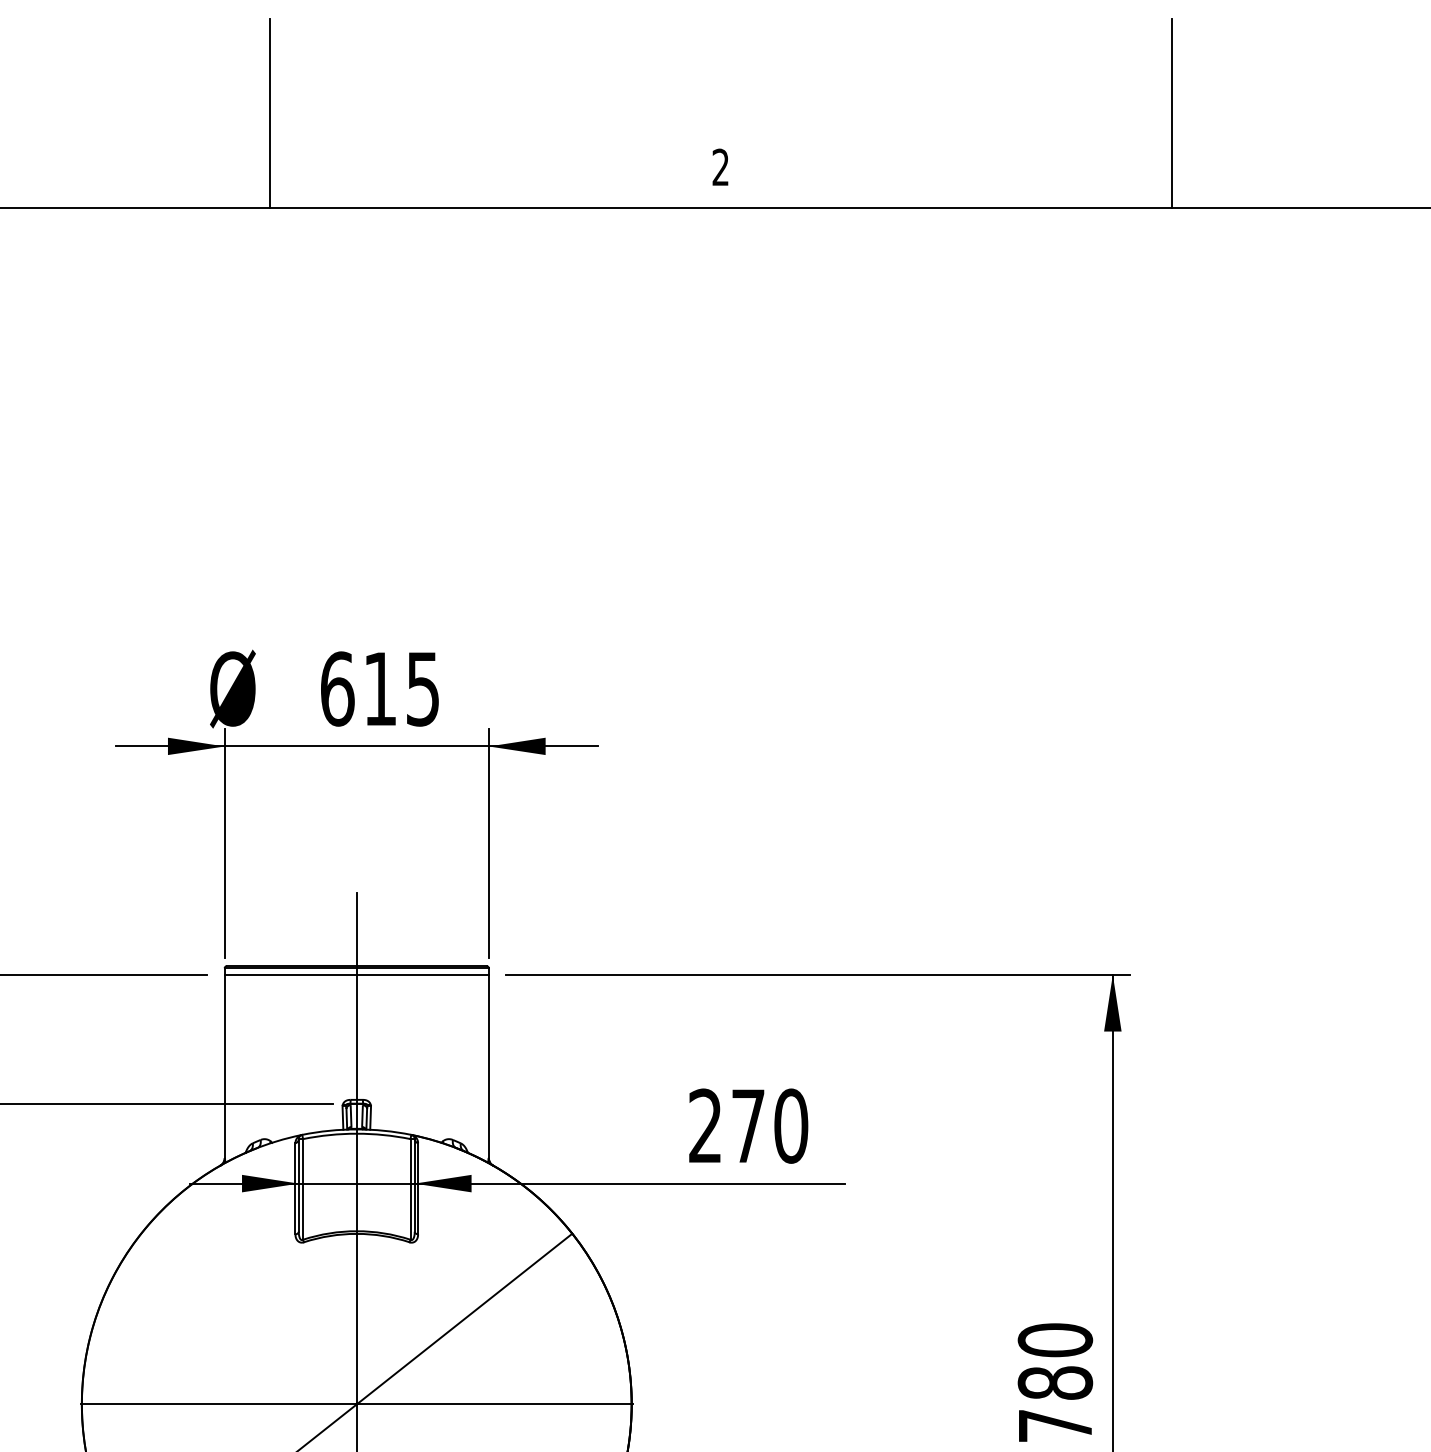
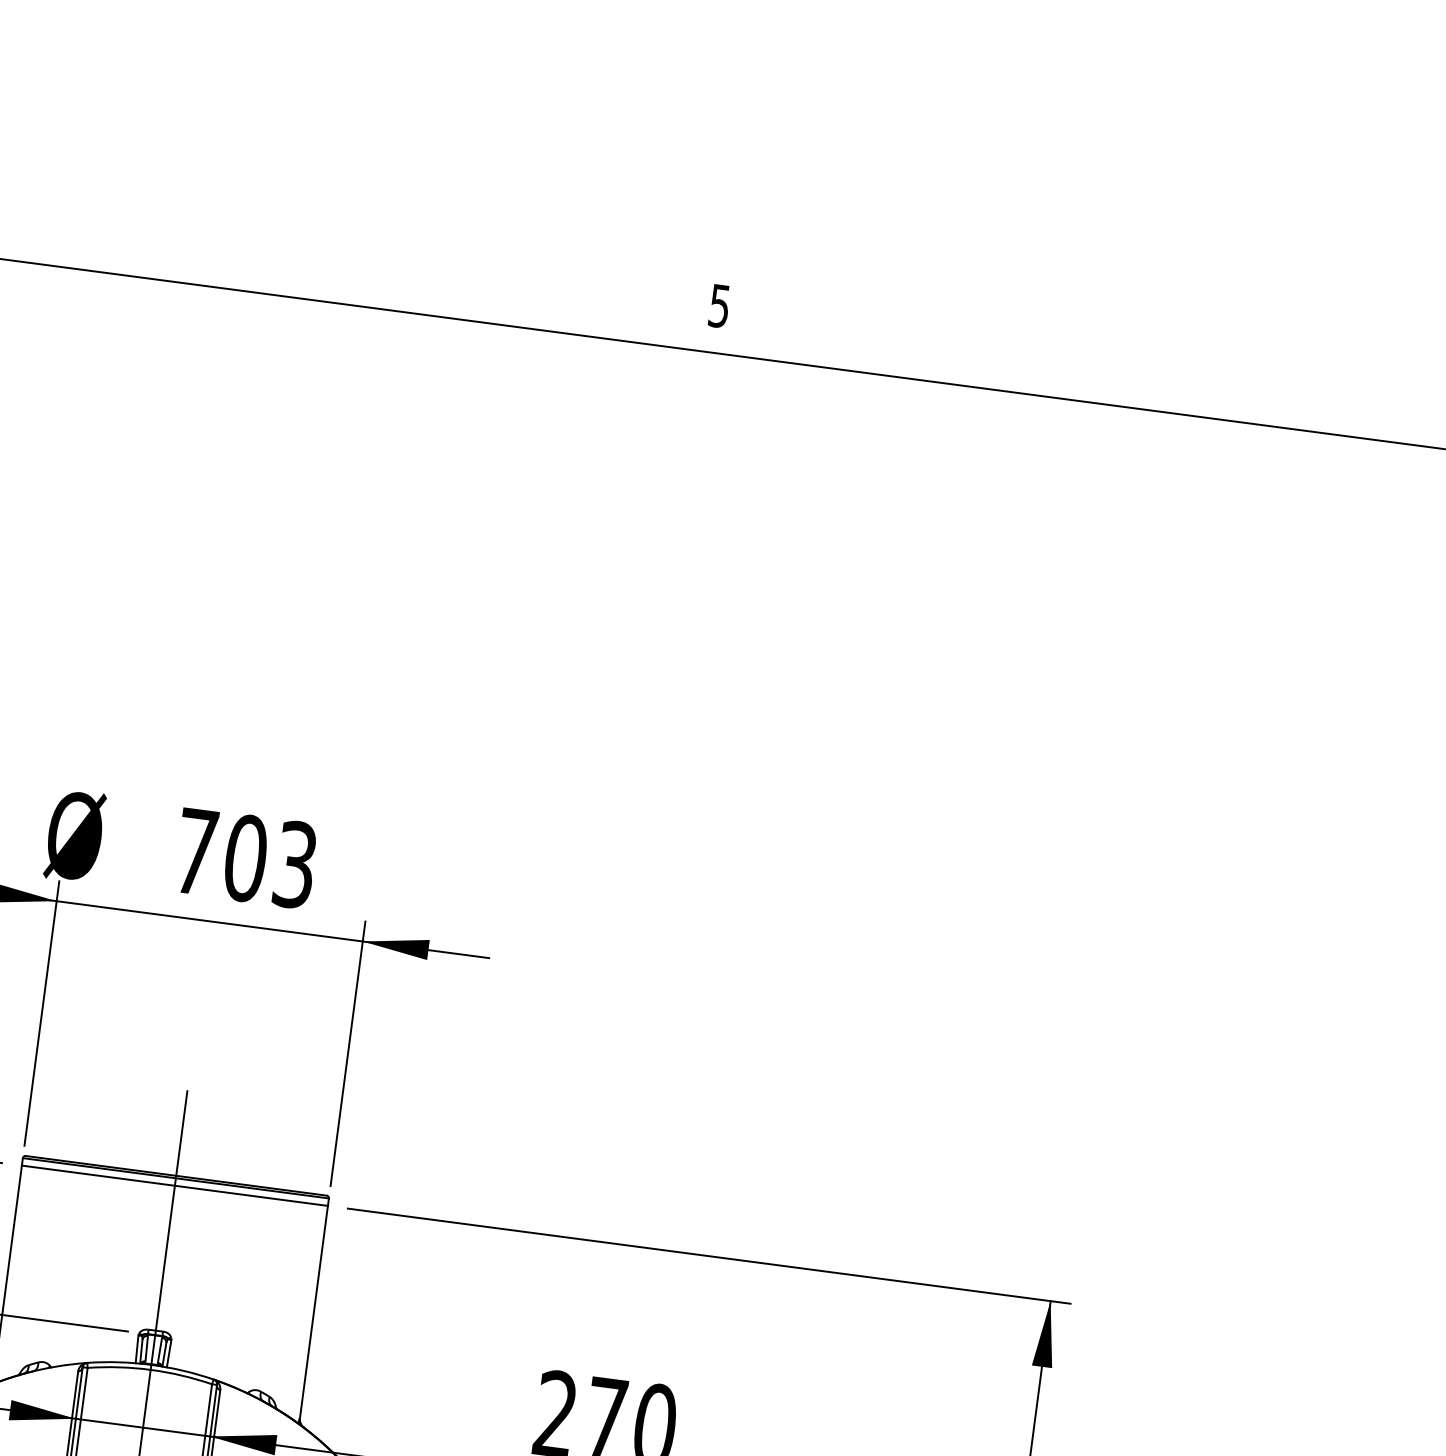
line: (270, 112) -> (206, 173), removed
line: (1172, 112) -> (1251, 311), removed
text: (720, 167) -> (719, 306), 2 -> 5
text: (380, 688) -> (246, 857), 615 -> 703

